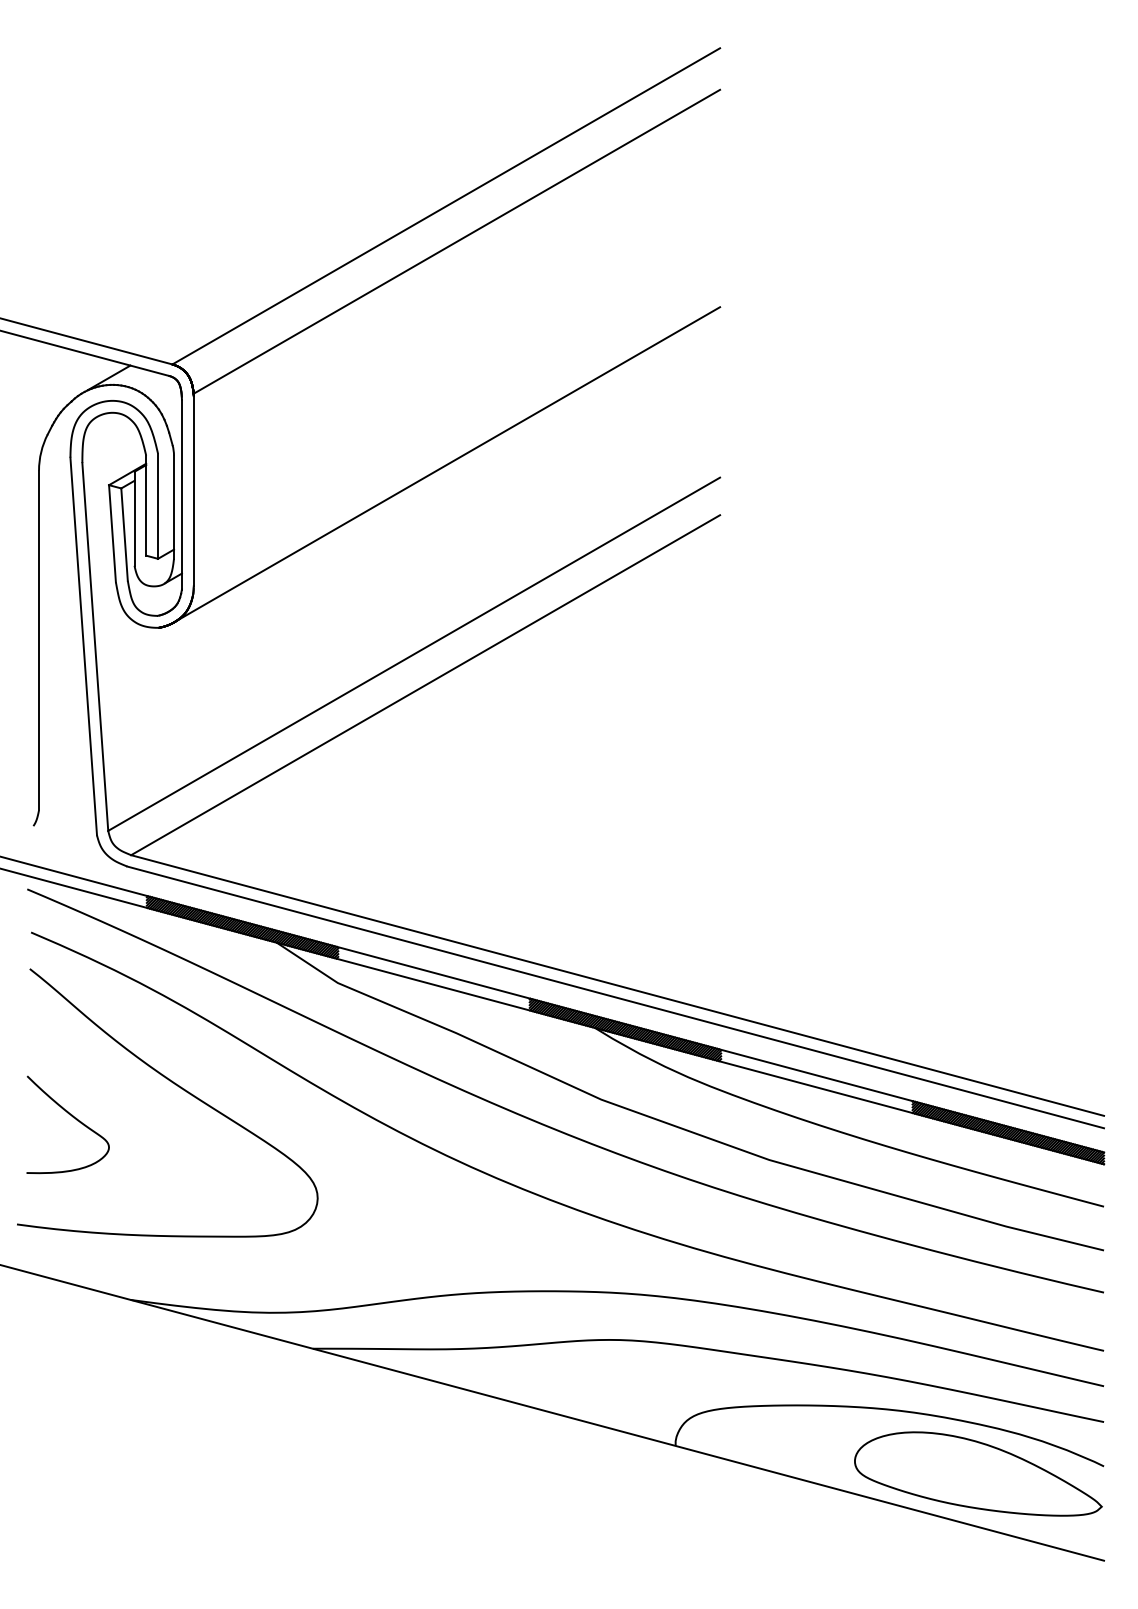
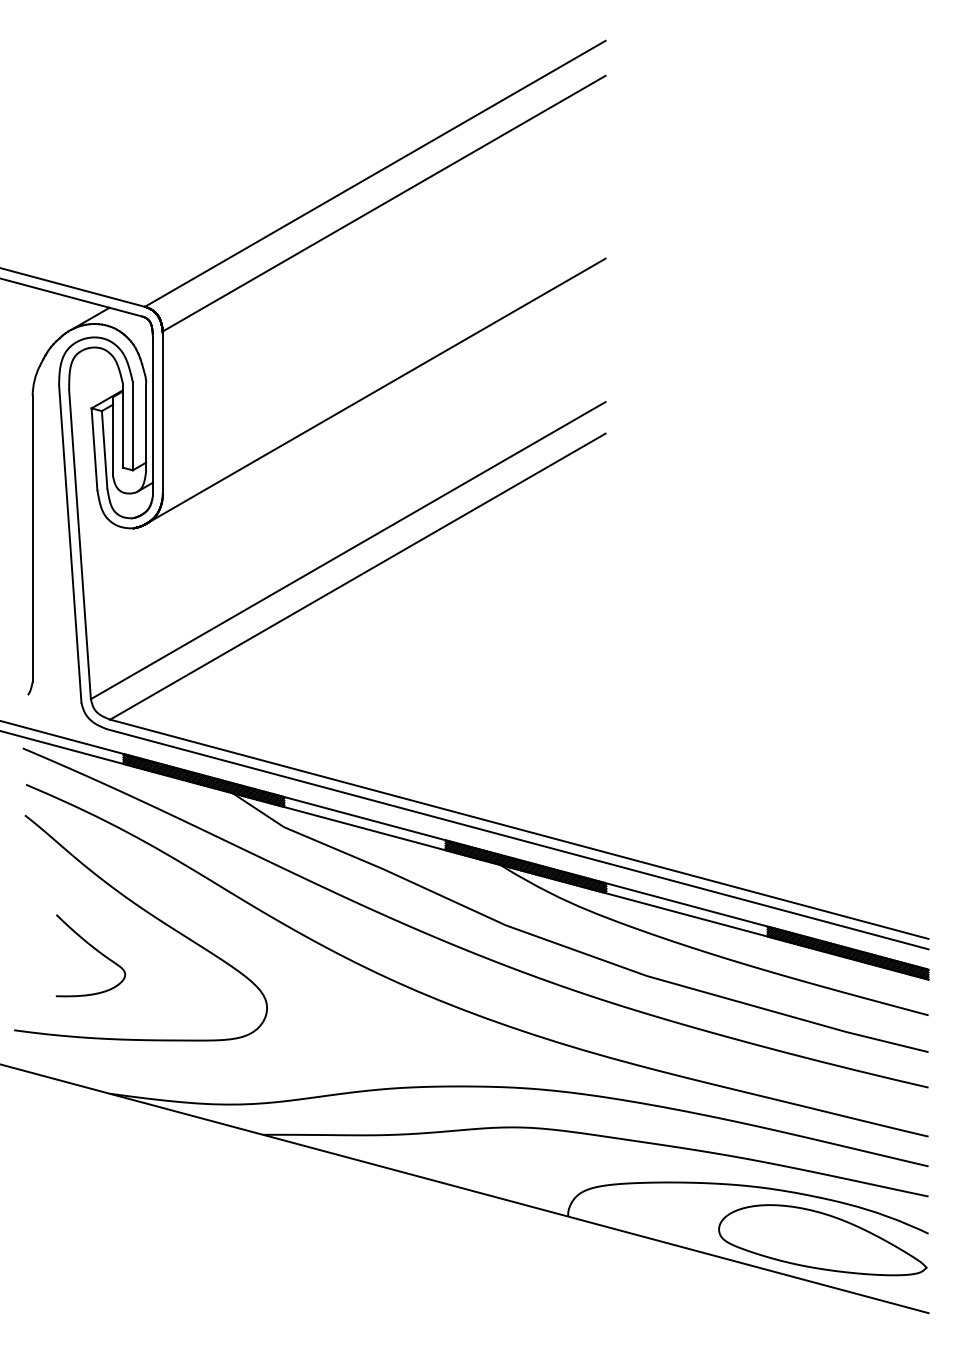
curve: (72, 1117) -> (94, 949), moved

